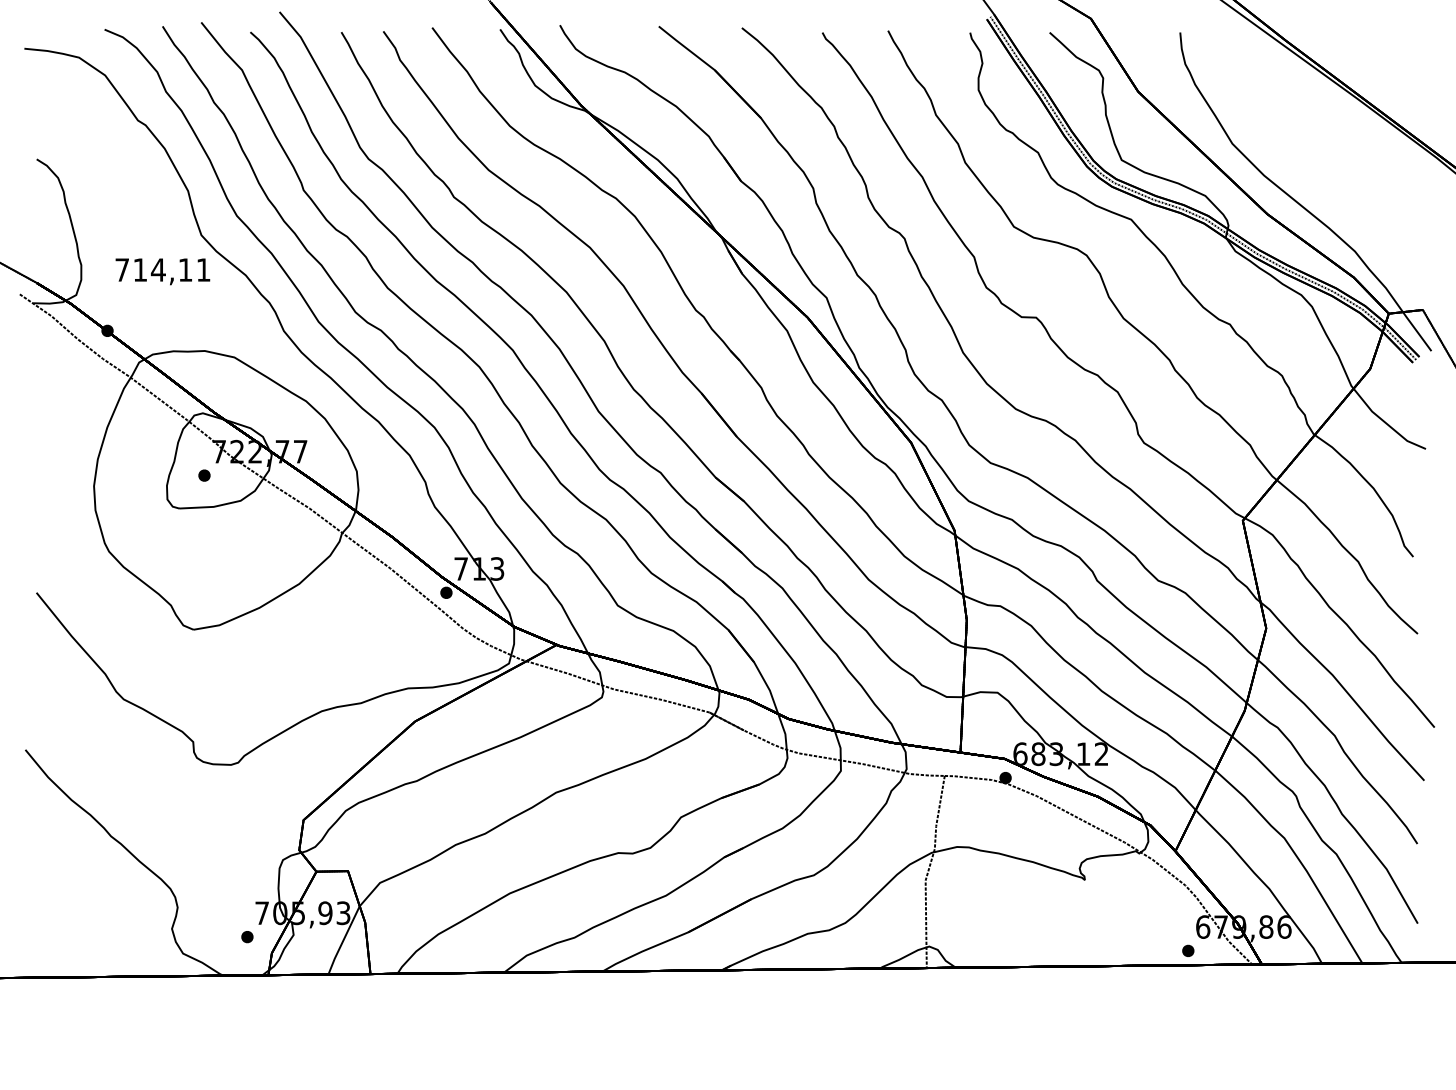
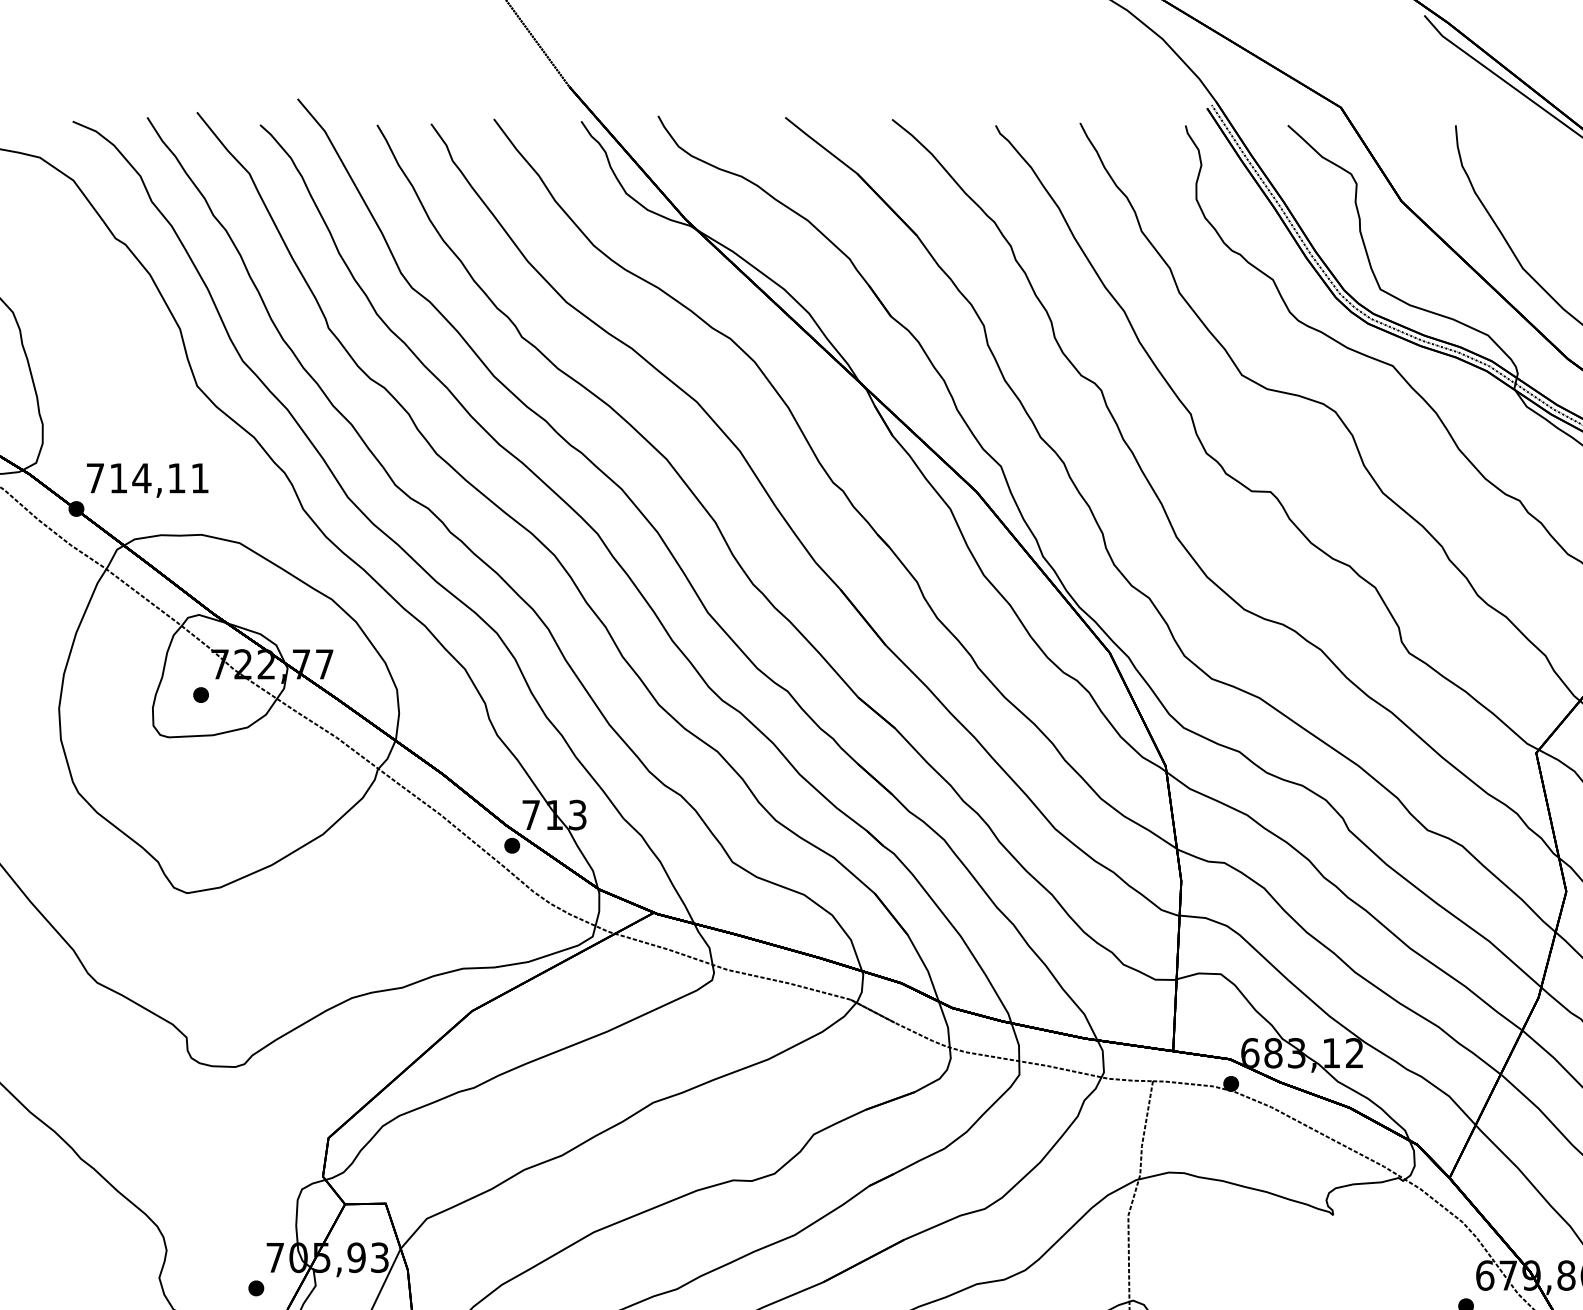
text: (162, 271) -> (147, 480), moved

